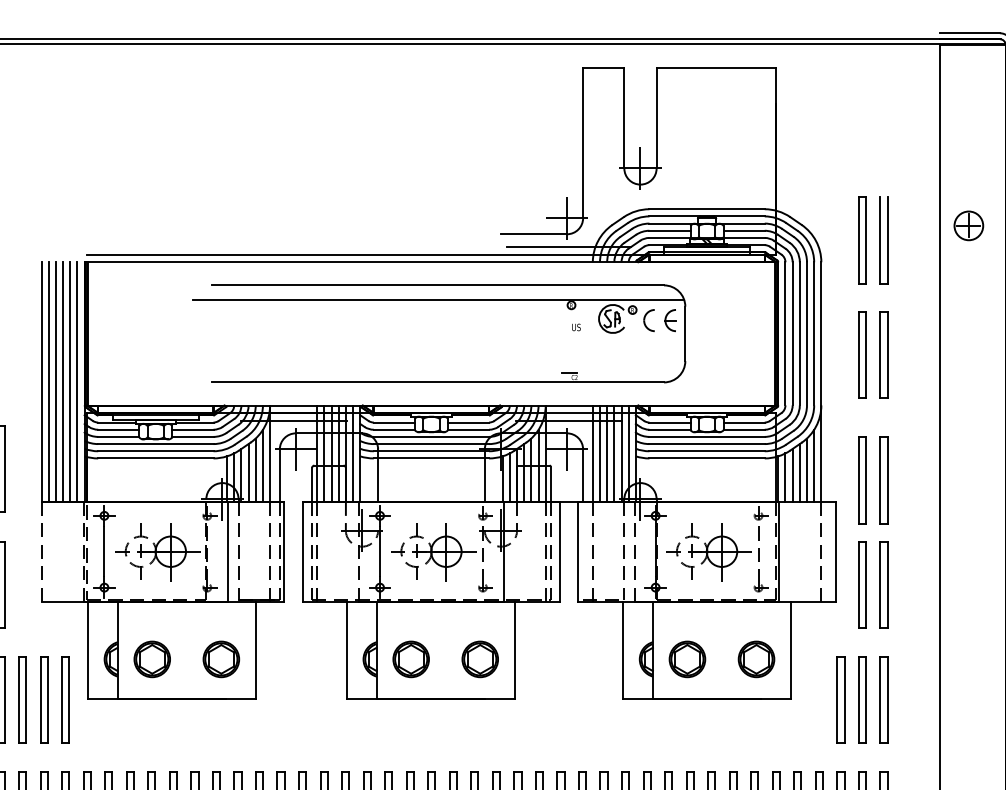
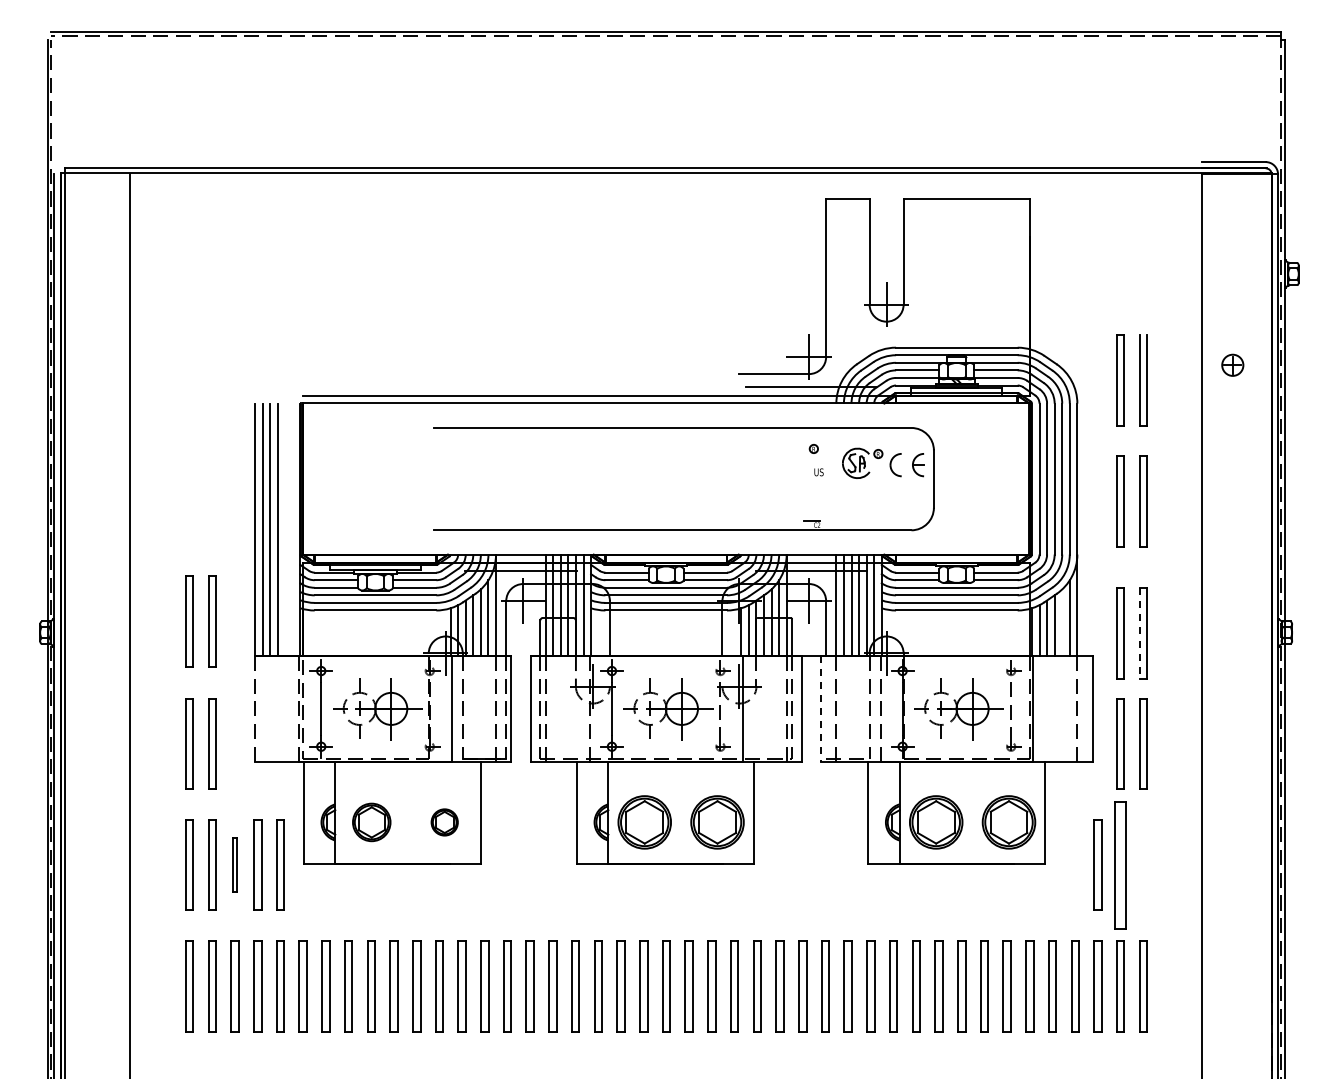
part: (968, 226) -> (1232, 365), size x0.7
line: (438, 299) -> (673, 442), removed
line: (70, 381) -> (285, 529), removed
line: (77, 381) -> (292, 529), removed
line: (807, 469) -> (1062, 622), removed
line: (880, 481) -> (1139, 634), solid -> dashed
line: (578, 551) -> (821, 708), solid -> dashed
part: (221, 659) -> (444, 822), size x0.7
part: (410, 659) -> (644, 822), size x1.4
part: (480, 659) -> (717, 822), size x1.4
part: (686, 659) -> (935, 822), size x1.4
part: (756, 659) -> (1008, 822), size x1.4
part: (22, 699) -> (234, 864), size x0.6
part: (862, 699) -> (1120, 864), size x1.4
part: (884, 699) -> (1143, 864), removed

